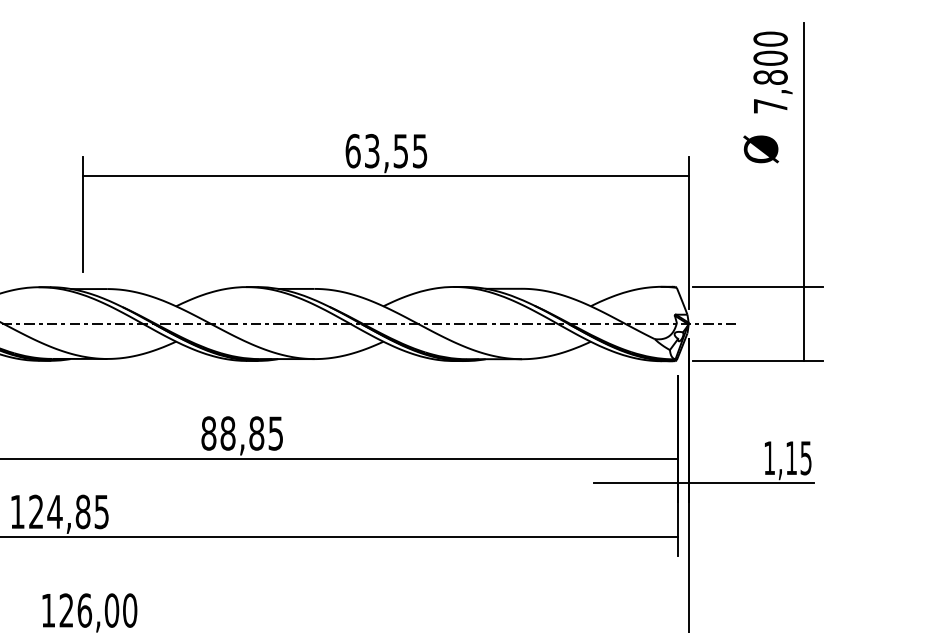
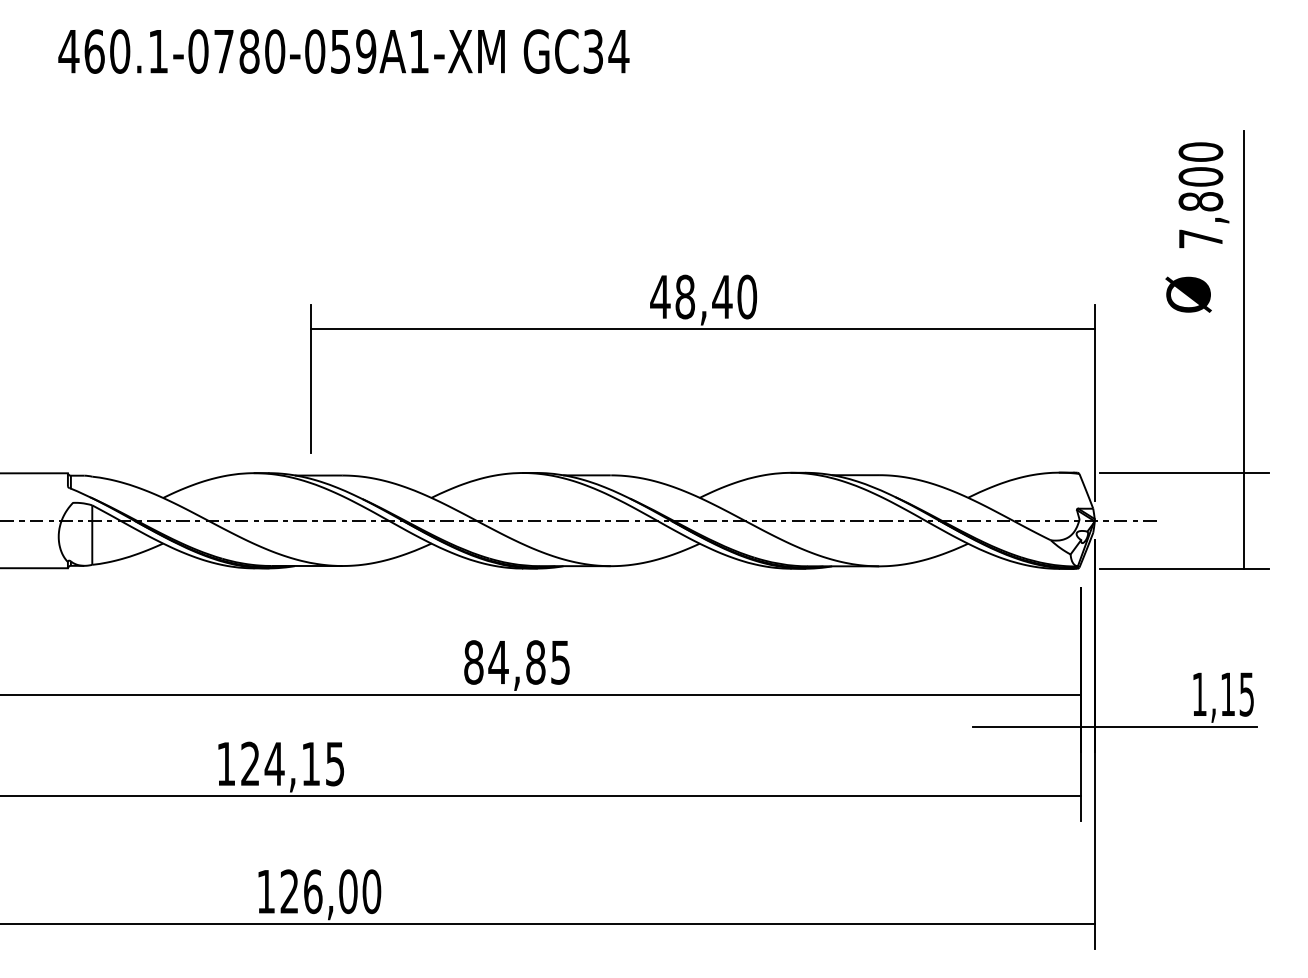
text: (386, 150) -> (703, 296), 63,55 -> 48,40
text: (227, 433) -> (498, 662), 88,85 -> 84,85
text: (82, 511) -> (310, 763), 124,85 -> 124,15

